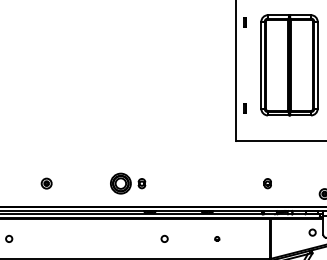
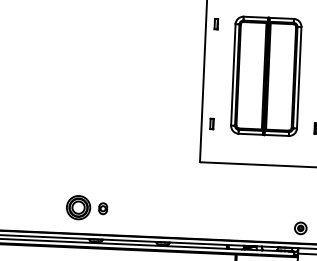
part: (128, 183) -> (87, 207), moved
part: (267, 183) -> (234, 213), removed

